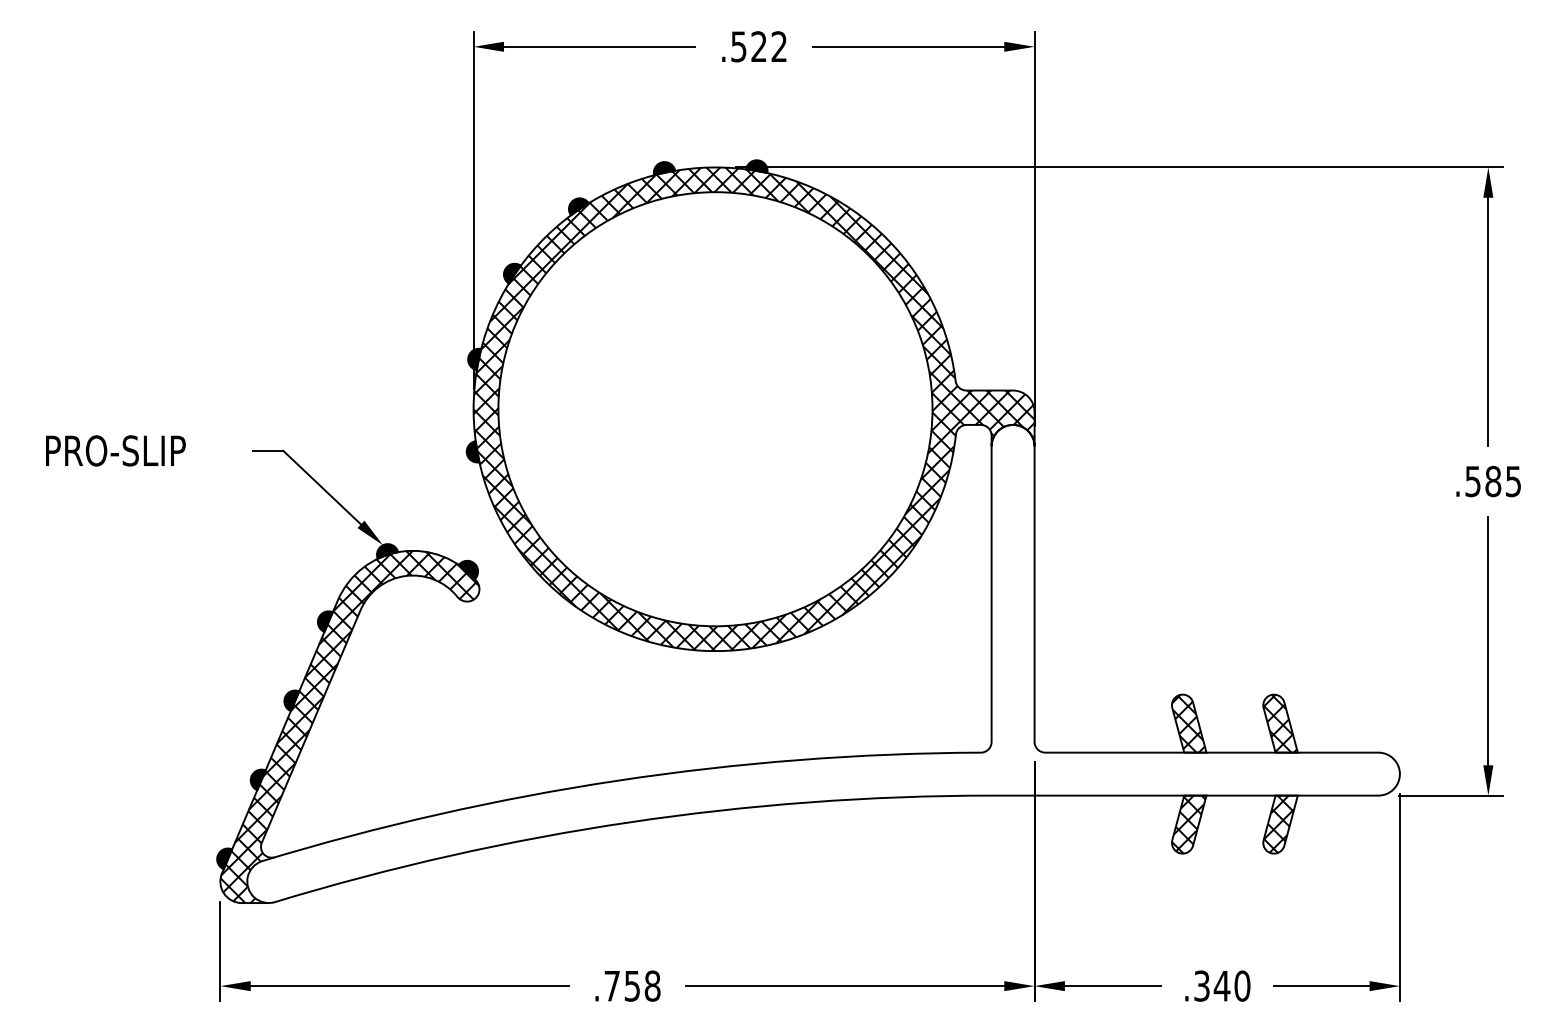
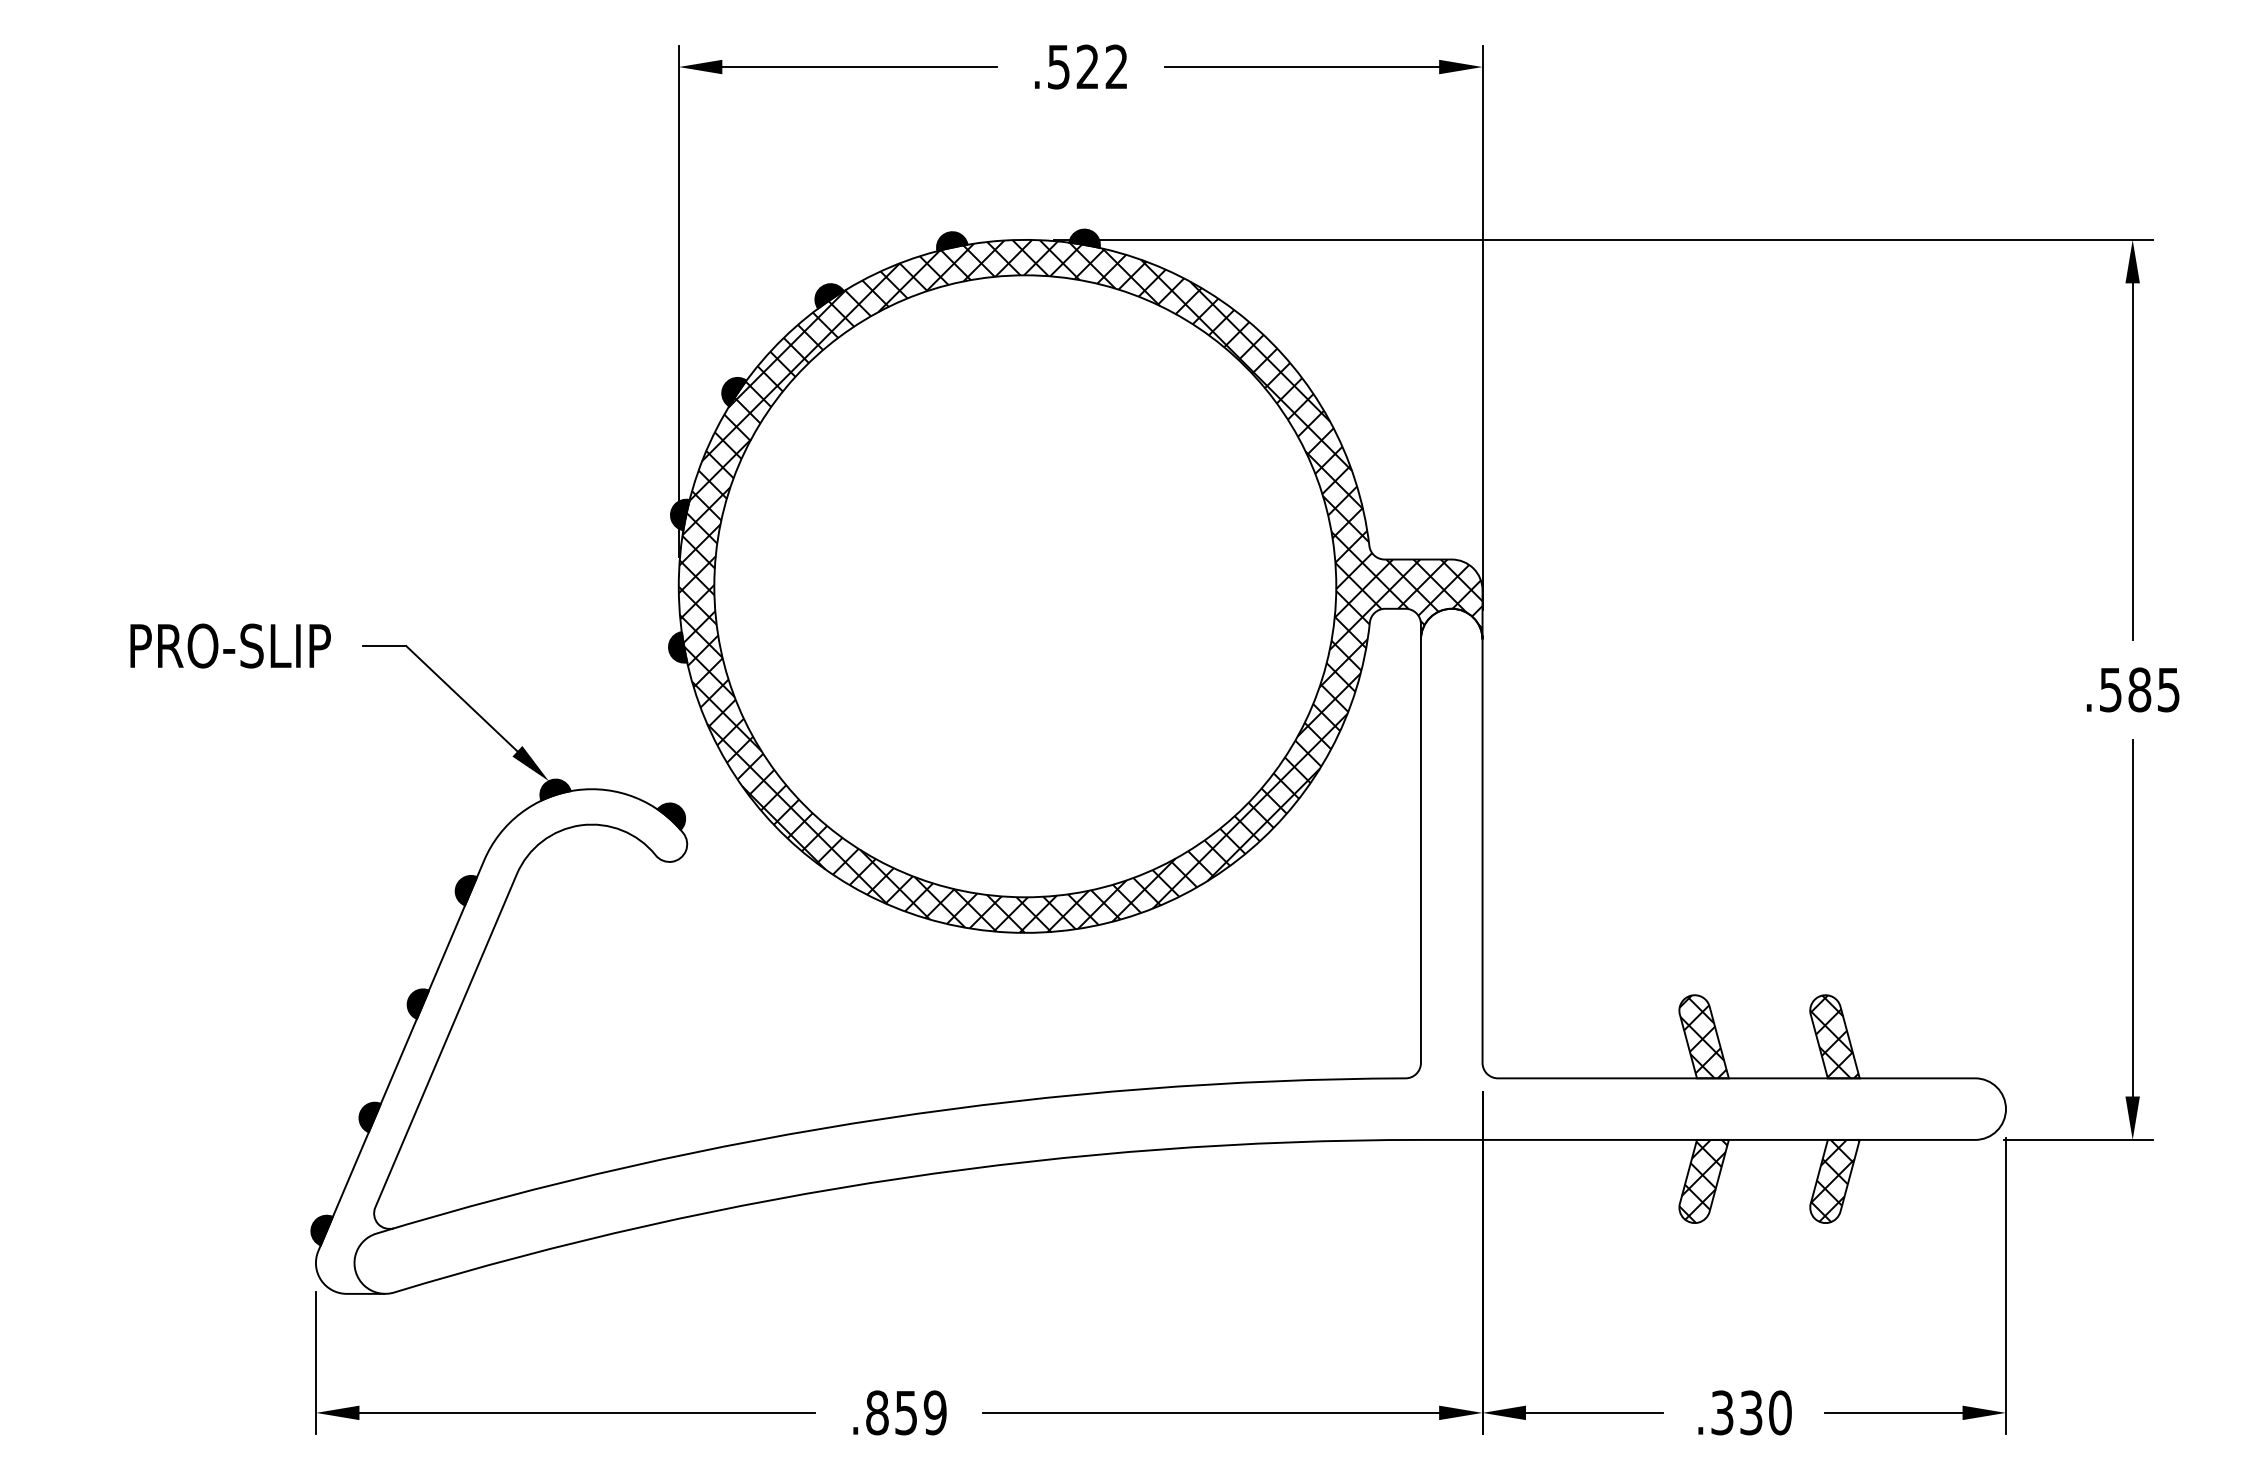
text: (115, 450) -> (230, 645), moved
hatch: (349, 726) -> (500, 1040), removed
text: (632, 985) -> (906, 1411), .758 -> .859
text: (1221, 985) -> (1750, 1411), .340 -> .330

